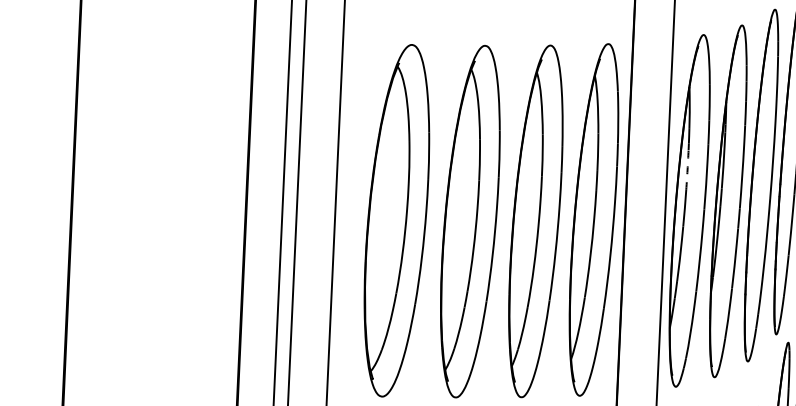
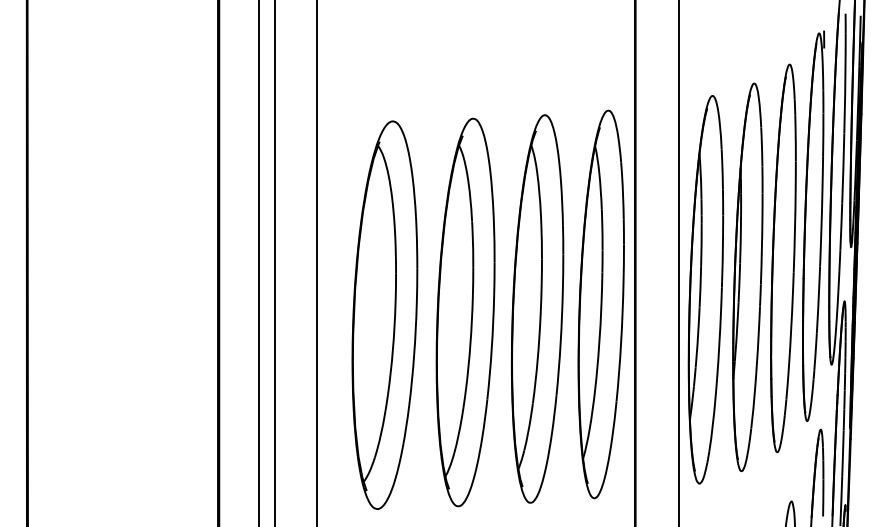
arc: (687, 170) -> (701, 245), dashed -> solid

